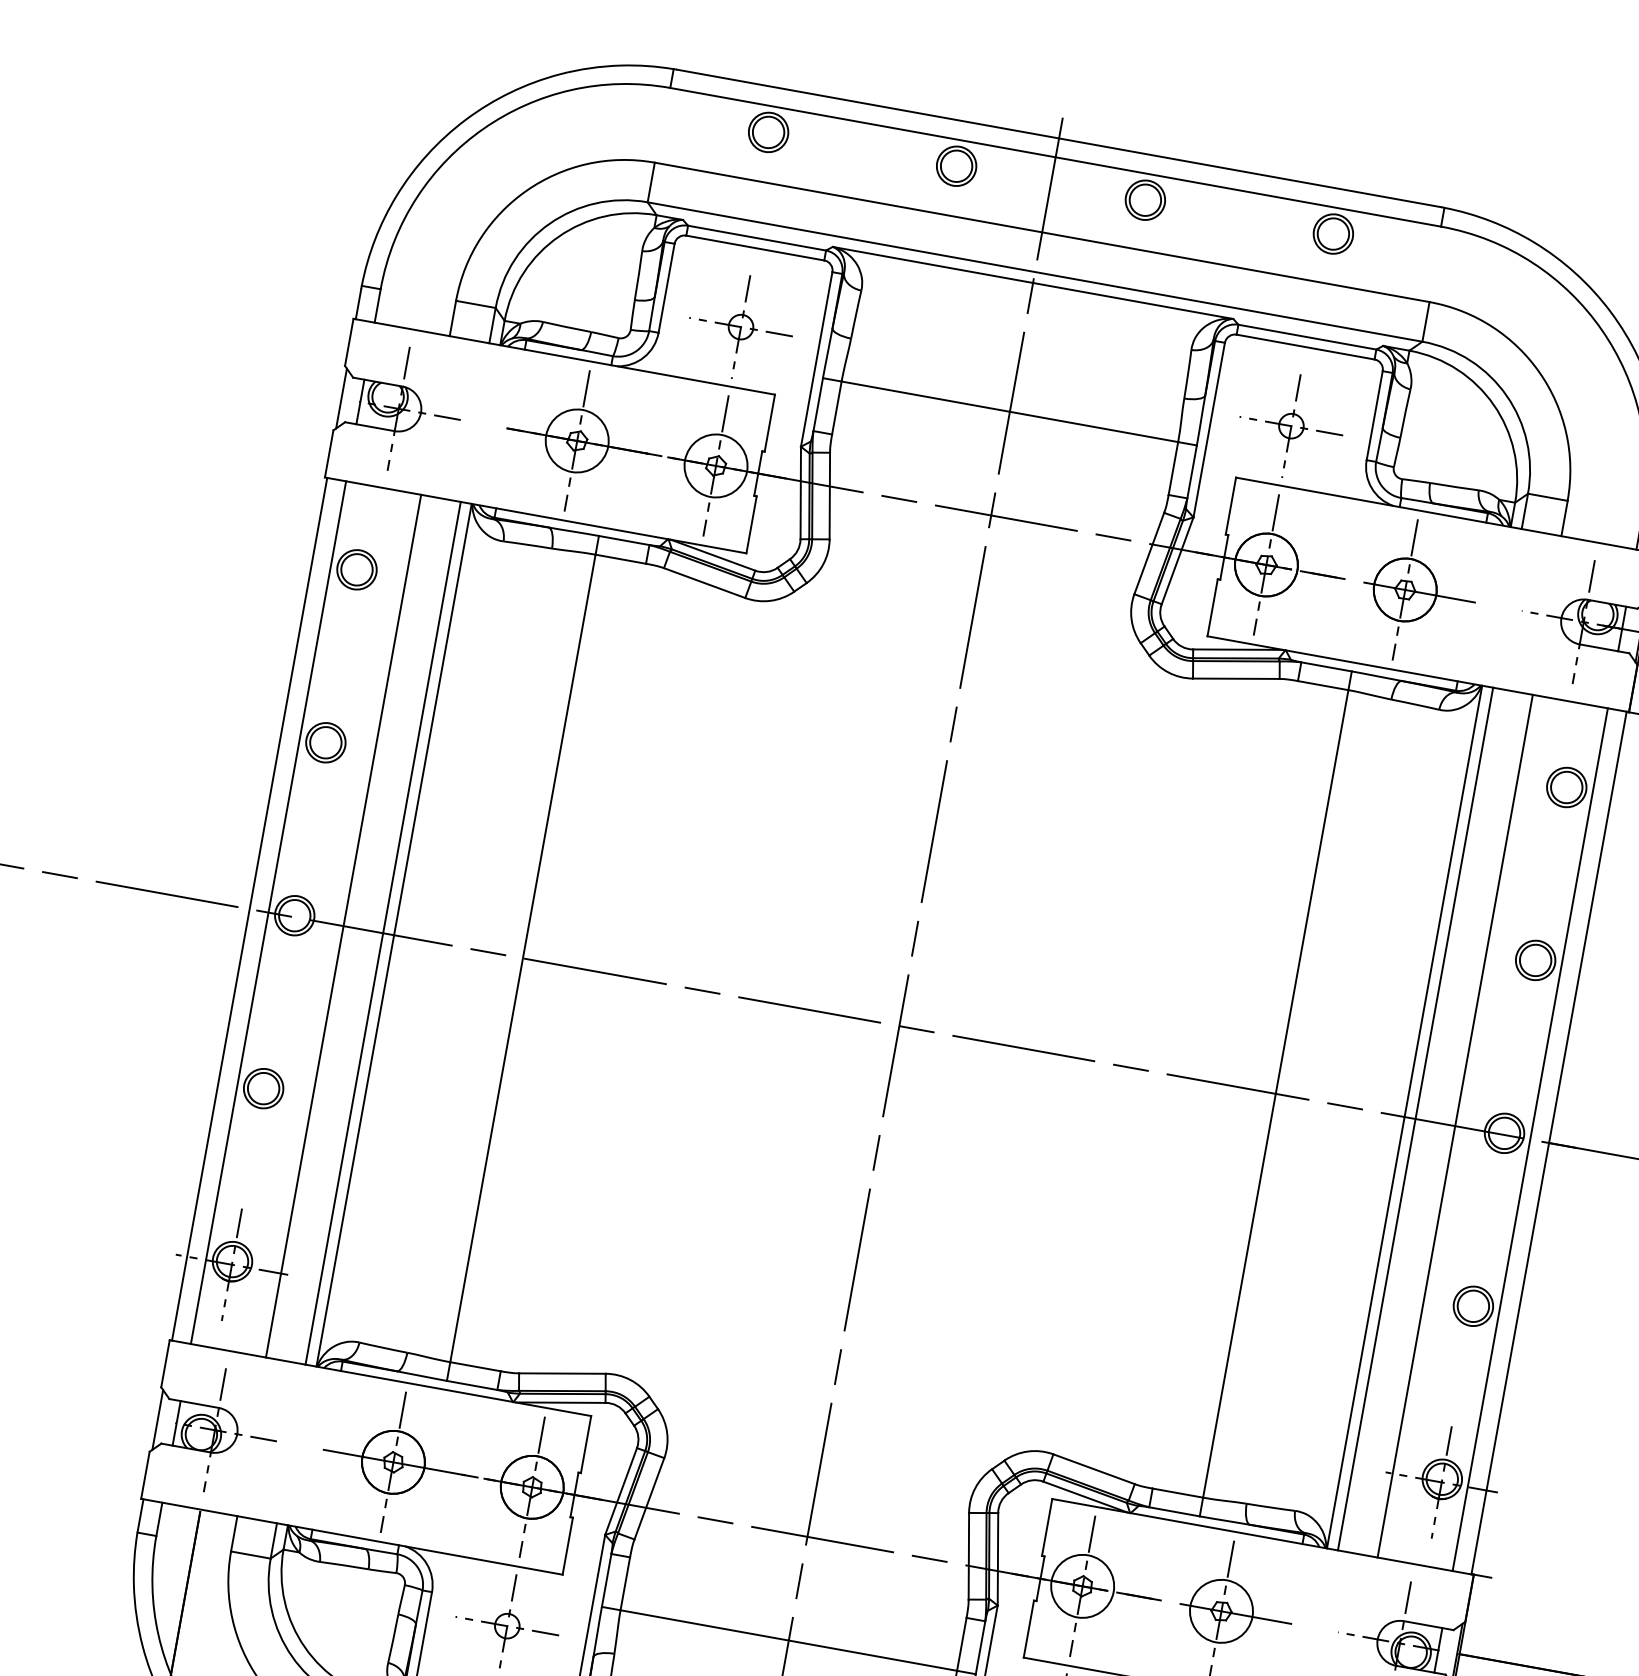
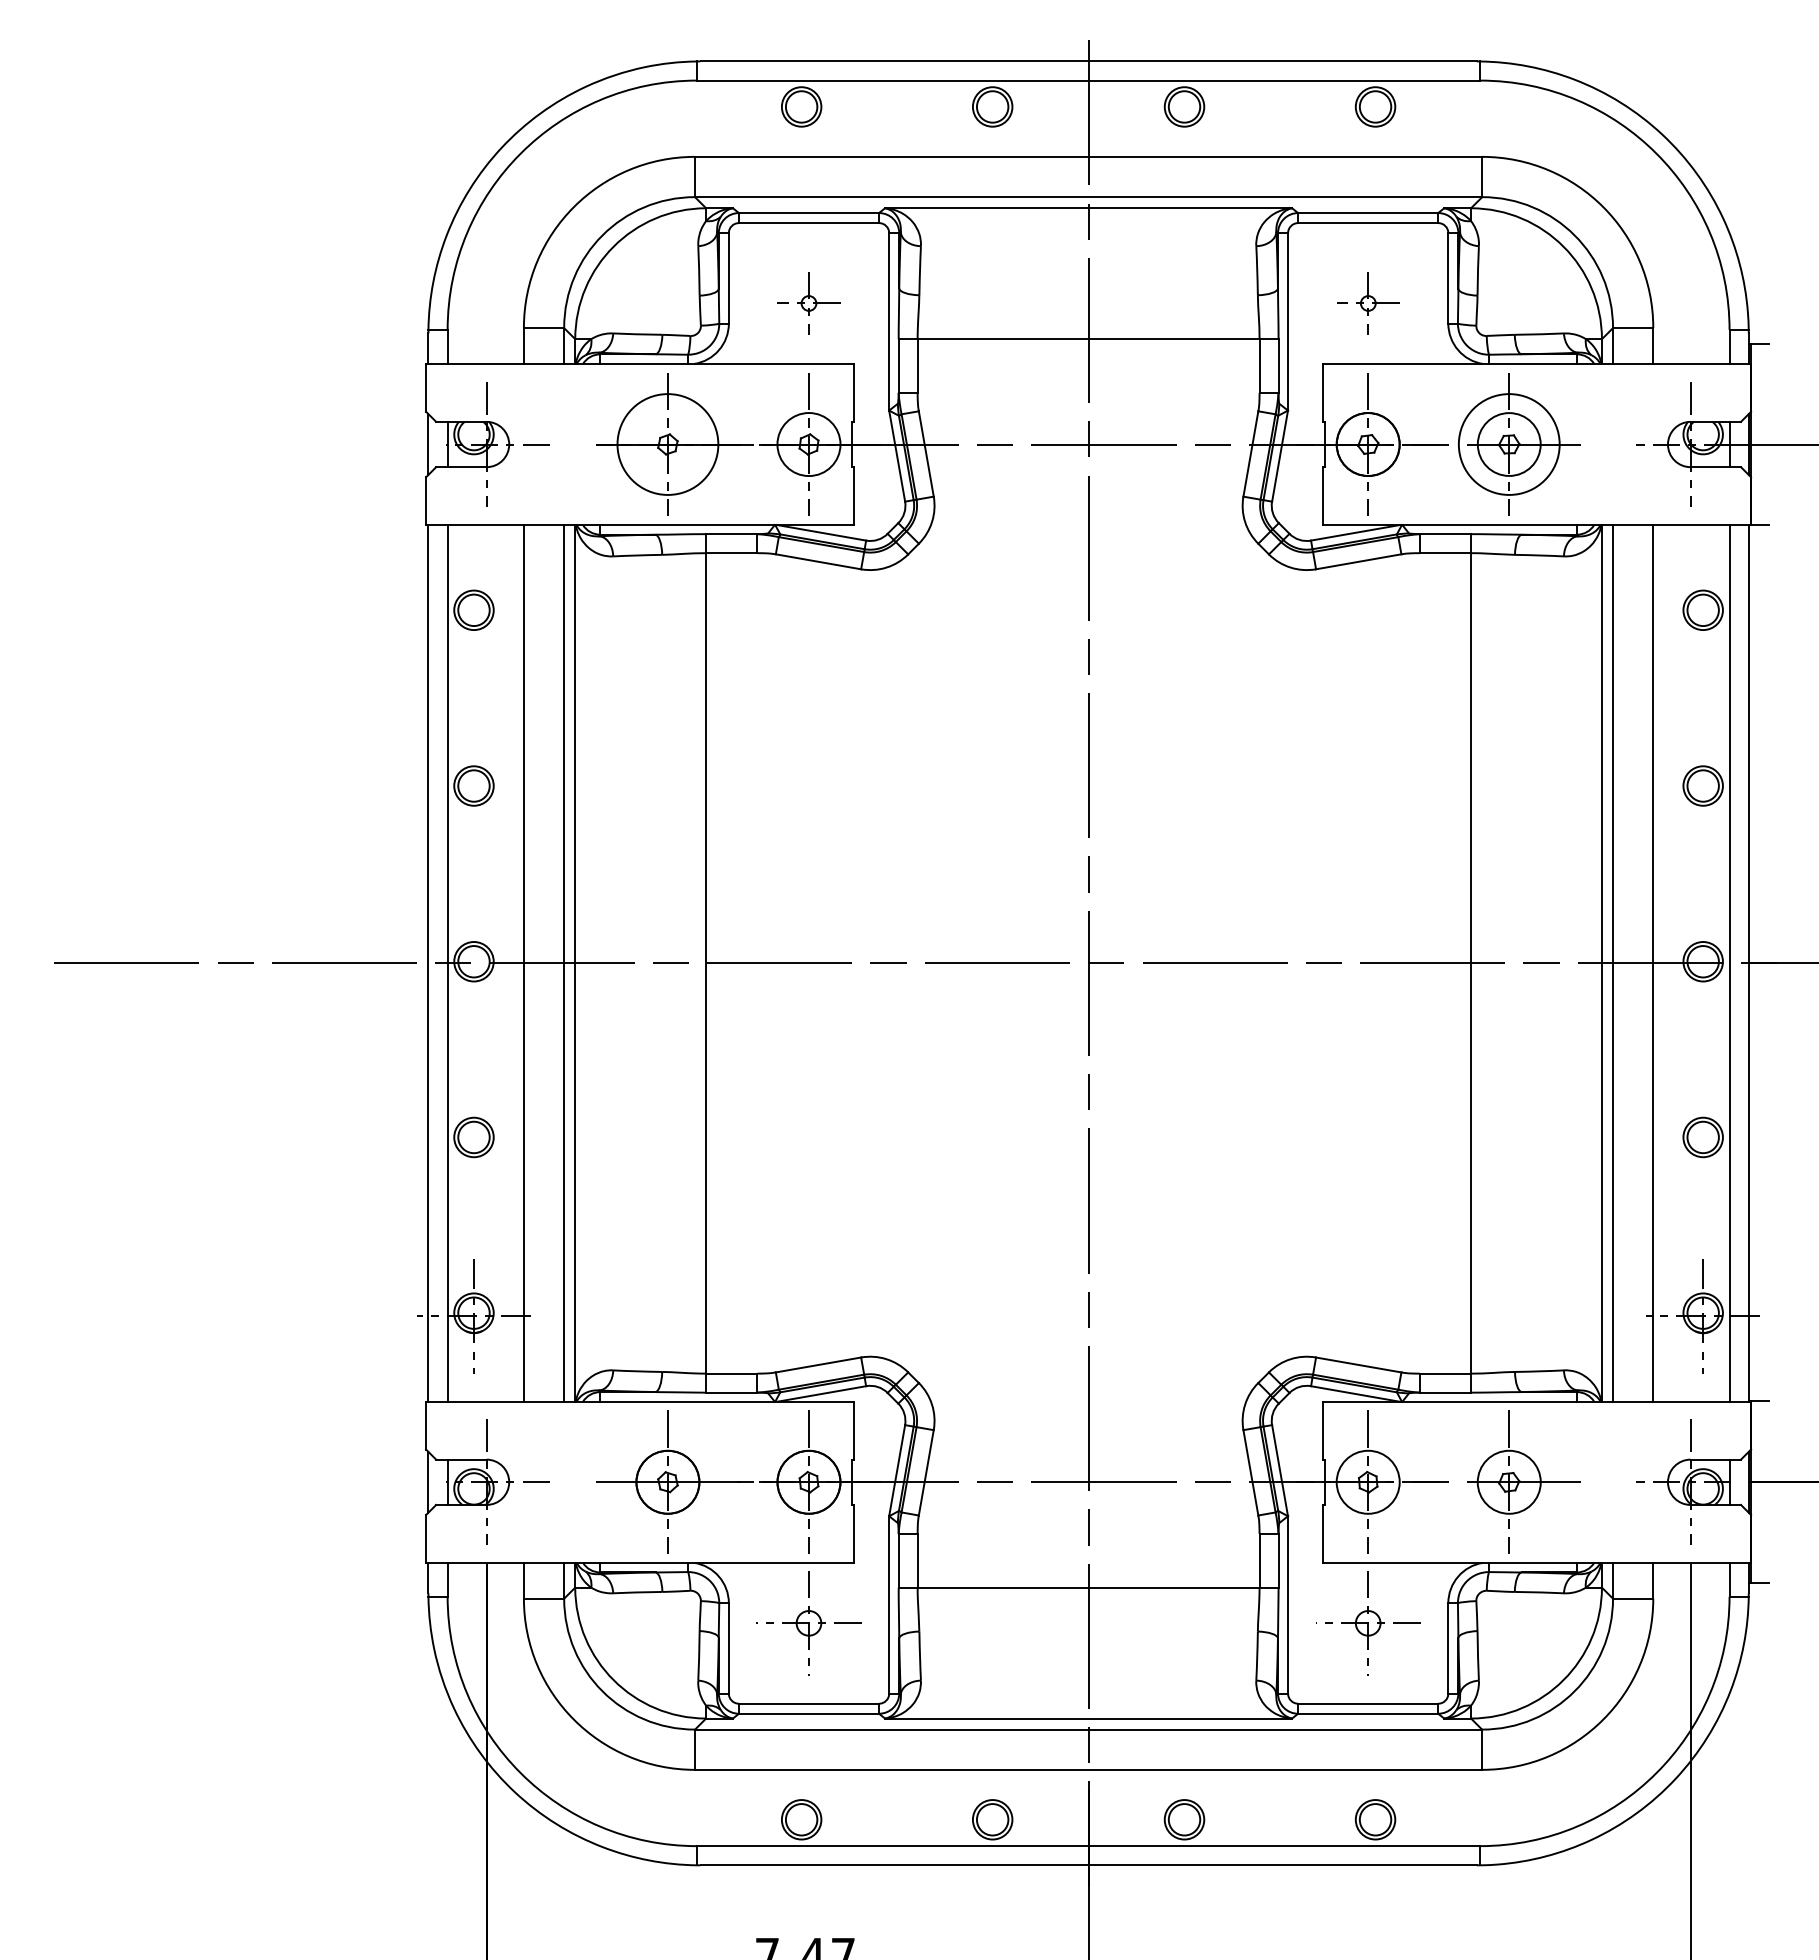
part: (740, 327) -> (808, 303), size x0.6
part: (1291, 426) -> (1368, 303), size x0.6
circle: (576, 440) -> (667, 444), size x1.6
circle: (1404, 589) -> (1508, 444), size x1.6

